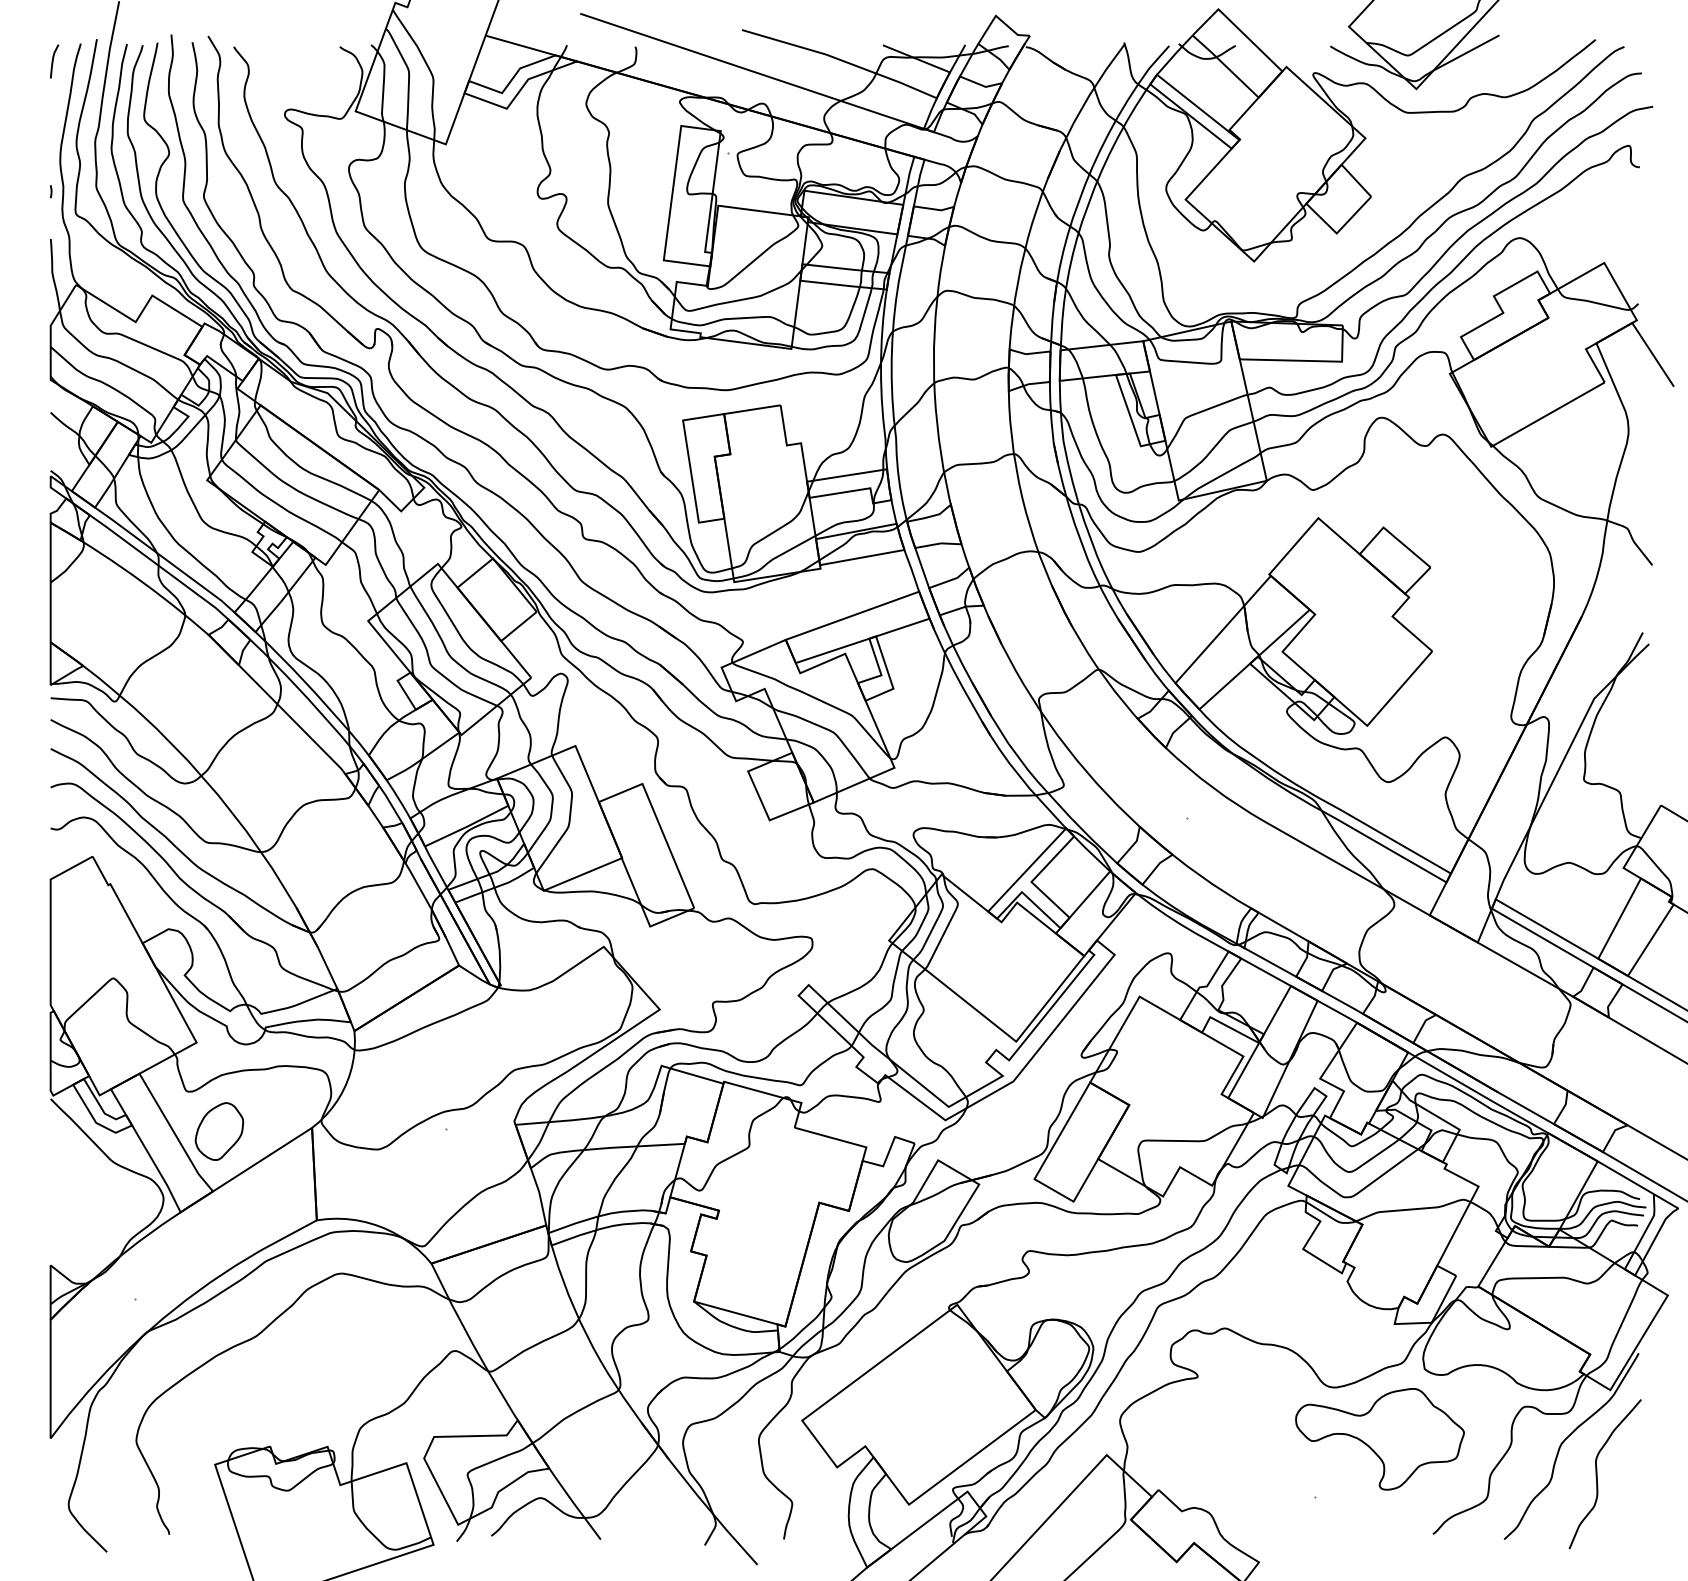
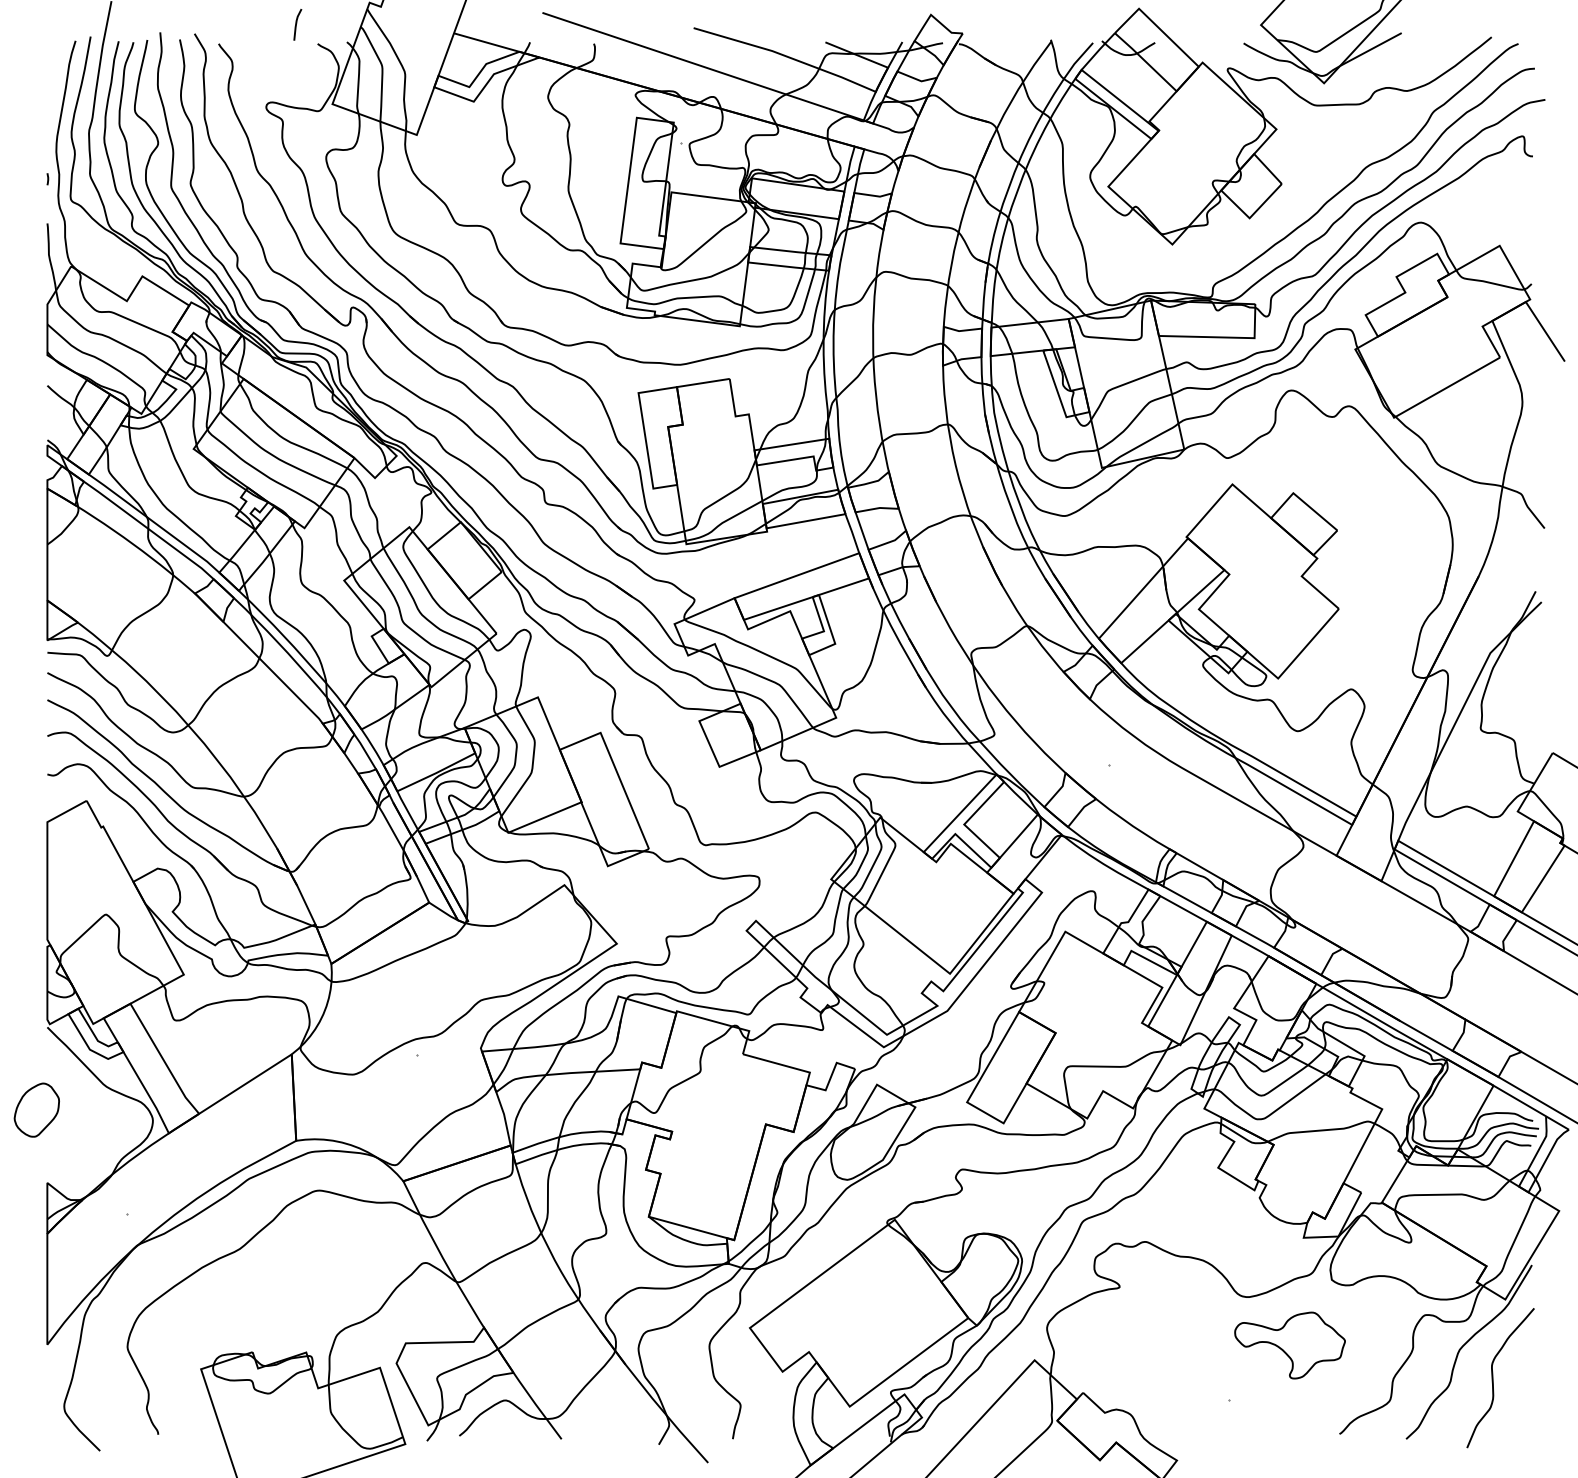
line: (53, 61) -> (296, 24), moved
part: (219, 1131) -> (36, 1110), moved
part: (1379, 1439) -> (1289, 1345), size x0.7

